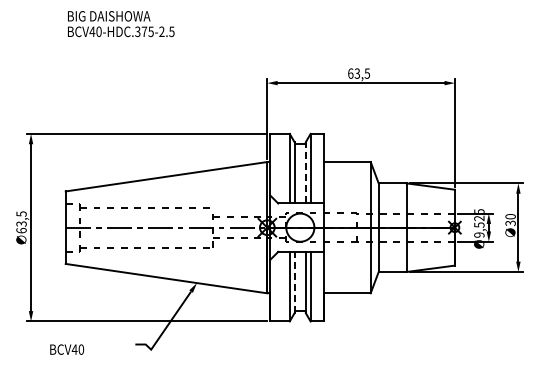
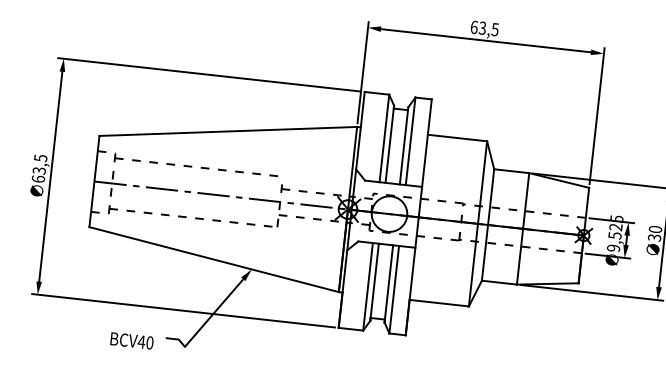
line: (305, 172) -> (403, 145), dashed -> solid
line: (294, 282) -> (374, 282), dashed -> solid
text: (67, 349) -> (132, 340), moved

